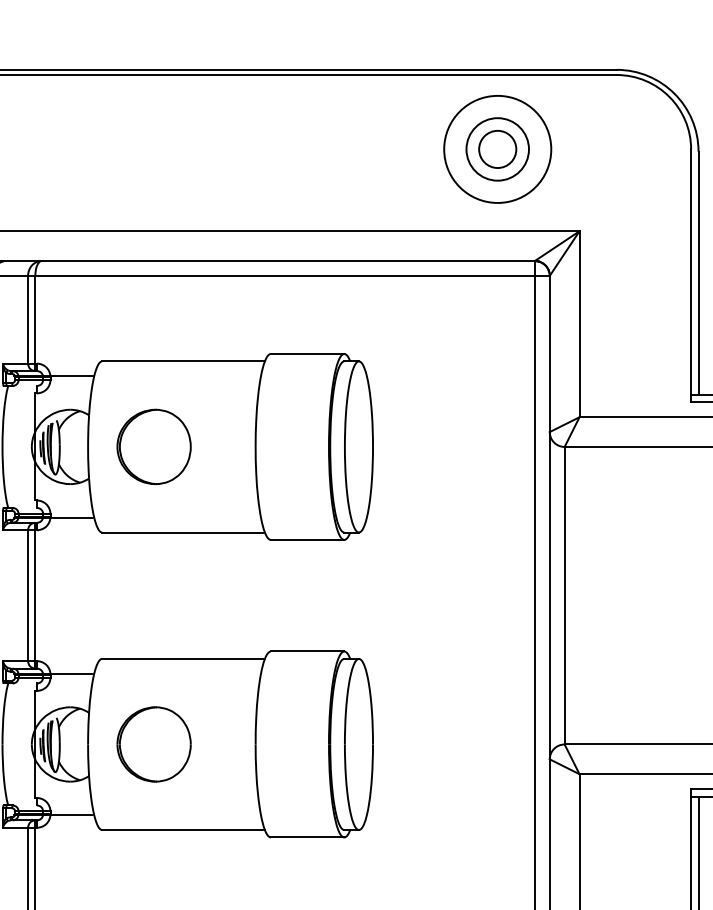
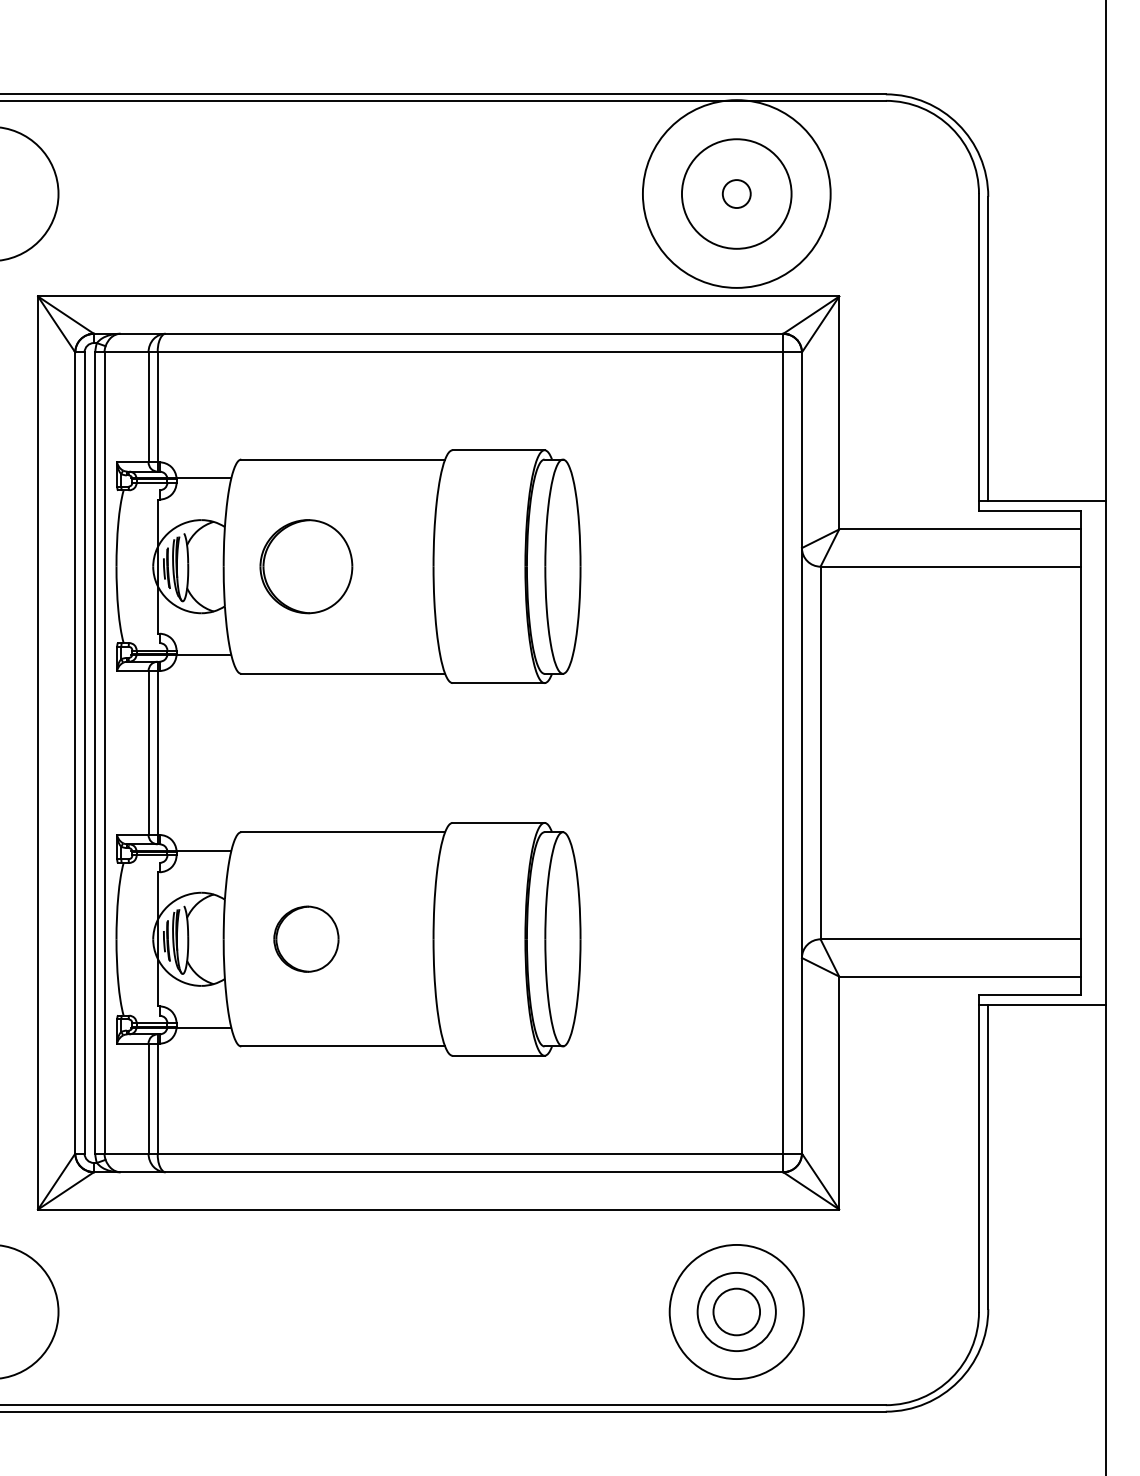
circle: (497, 148) -> (736, 193), size x0.6
circle: (497, 148) -> (736, 193), size x1.4
circle: (497, 148) -> (736, 193), size x1.4
part: (154, 743) -> (306, 938), size x0.7

